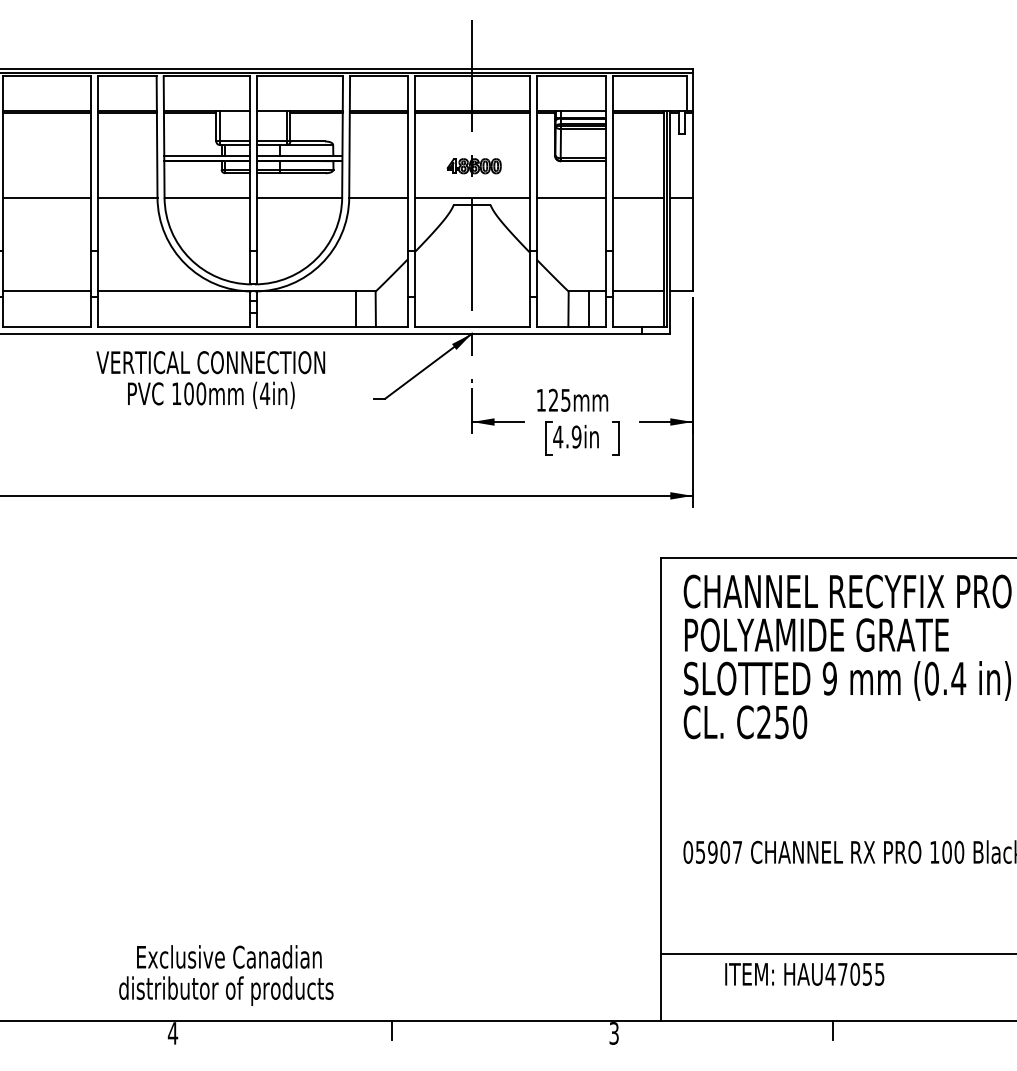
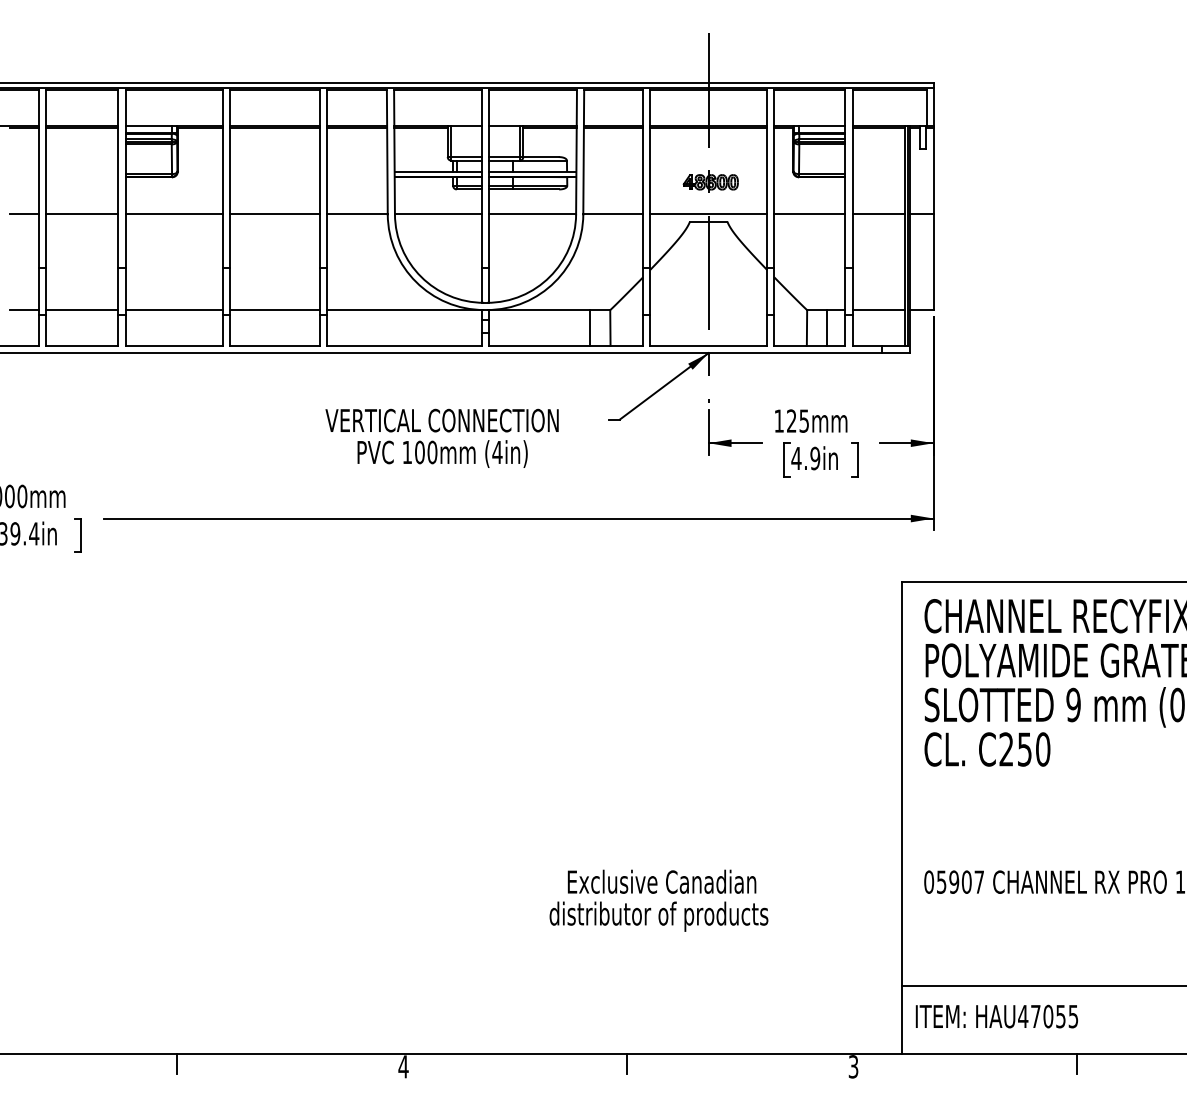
text: (210, 379) -> (441, 437), moved
text: (804, 974) -> (996, 1016), moved
text: (225, 975) -> (658, 900), moved

